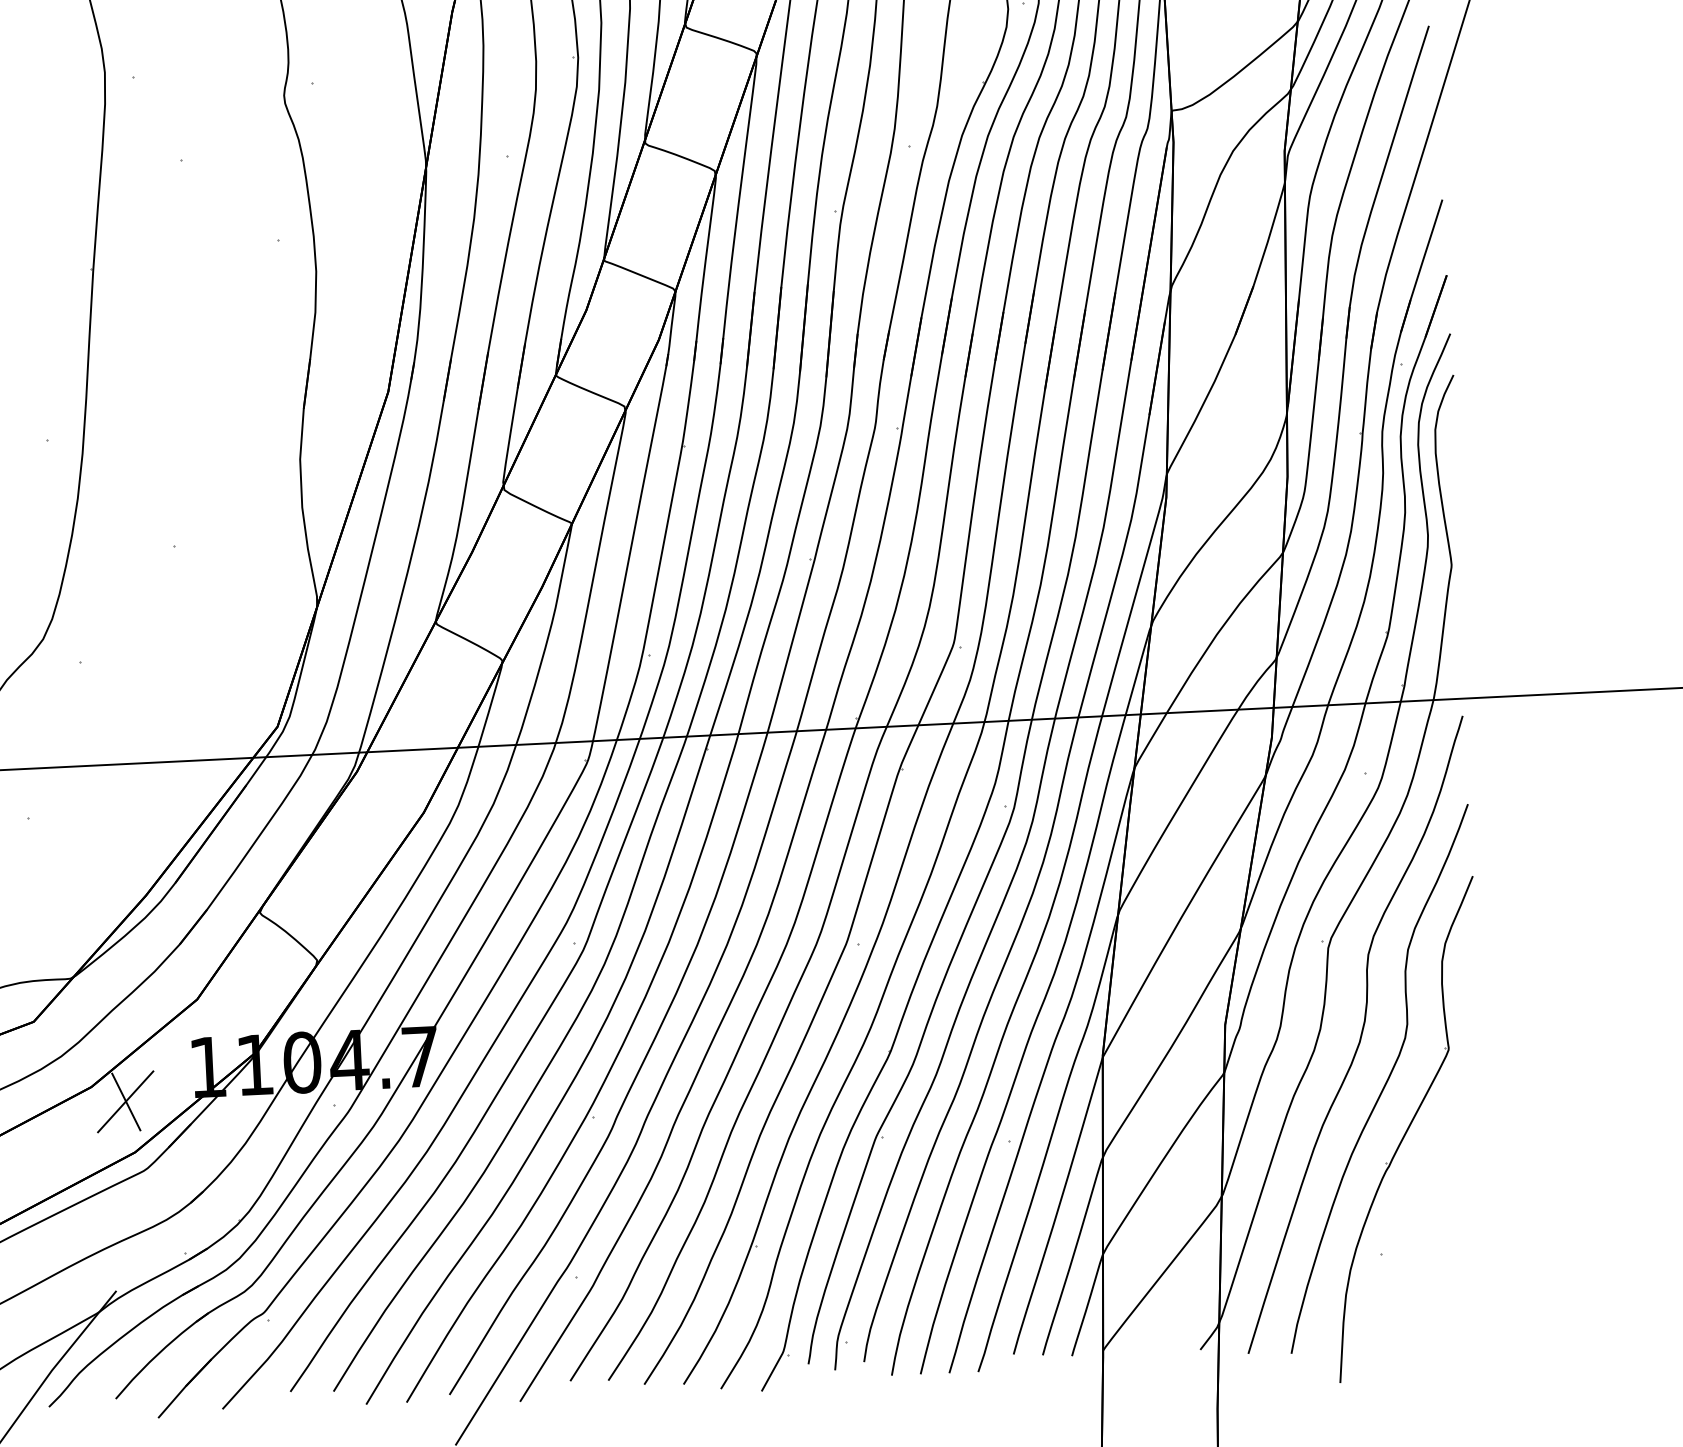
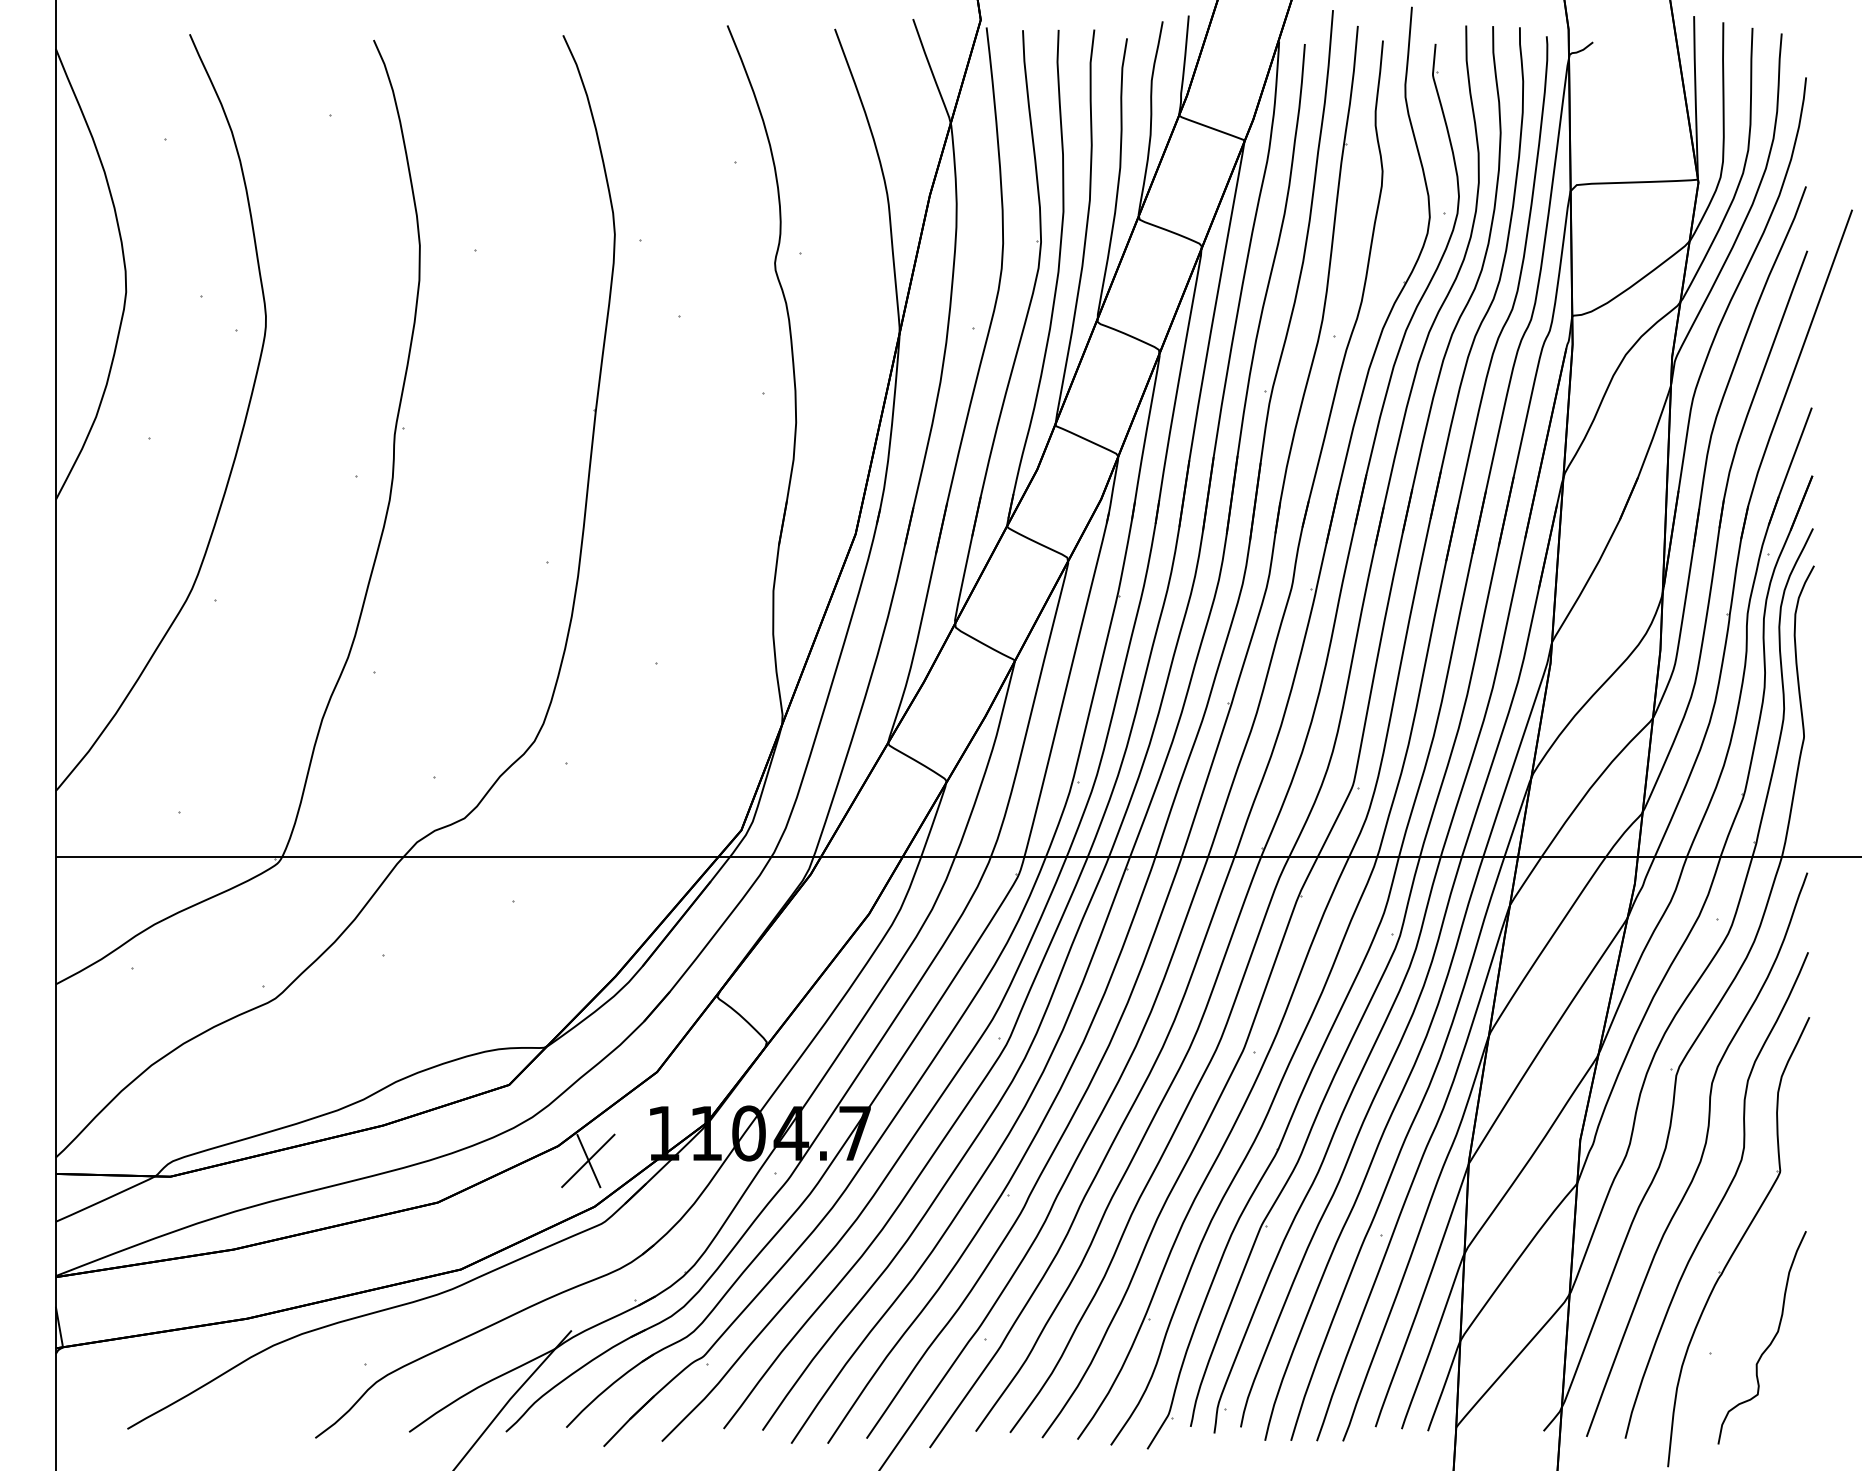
curve: (1446, 1240) -> (1769, 1343), added

